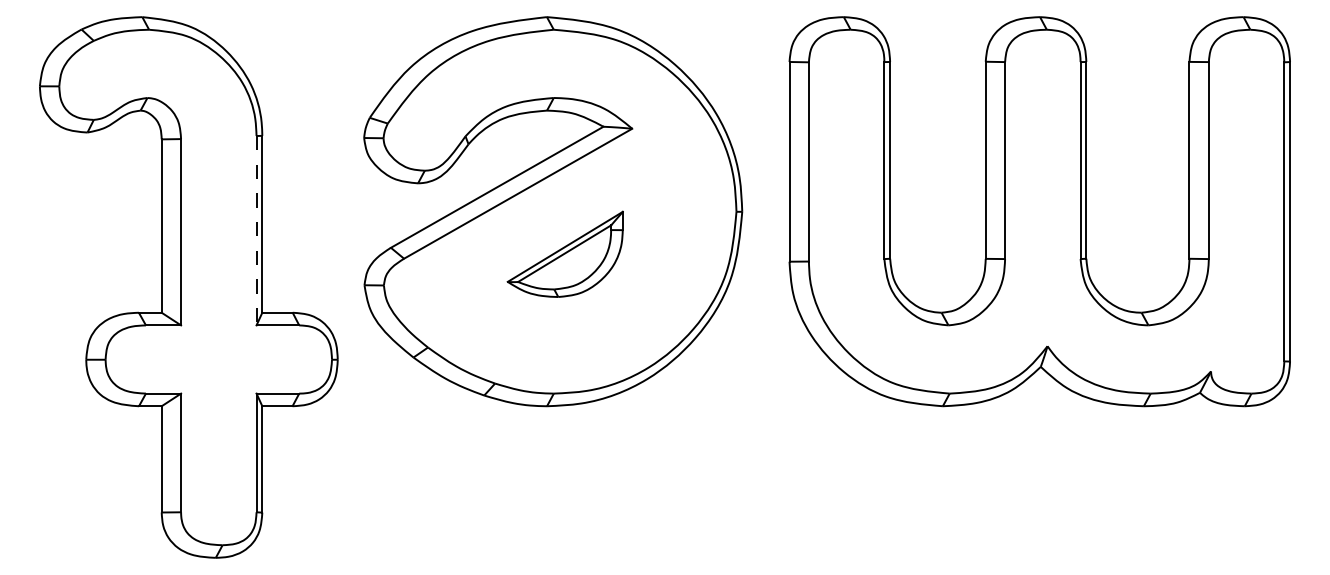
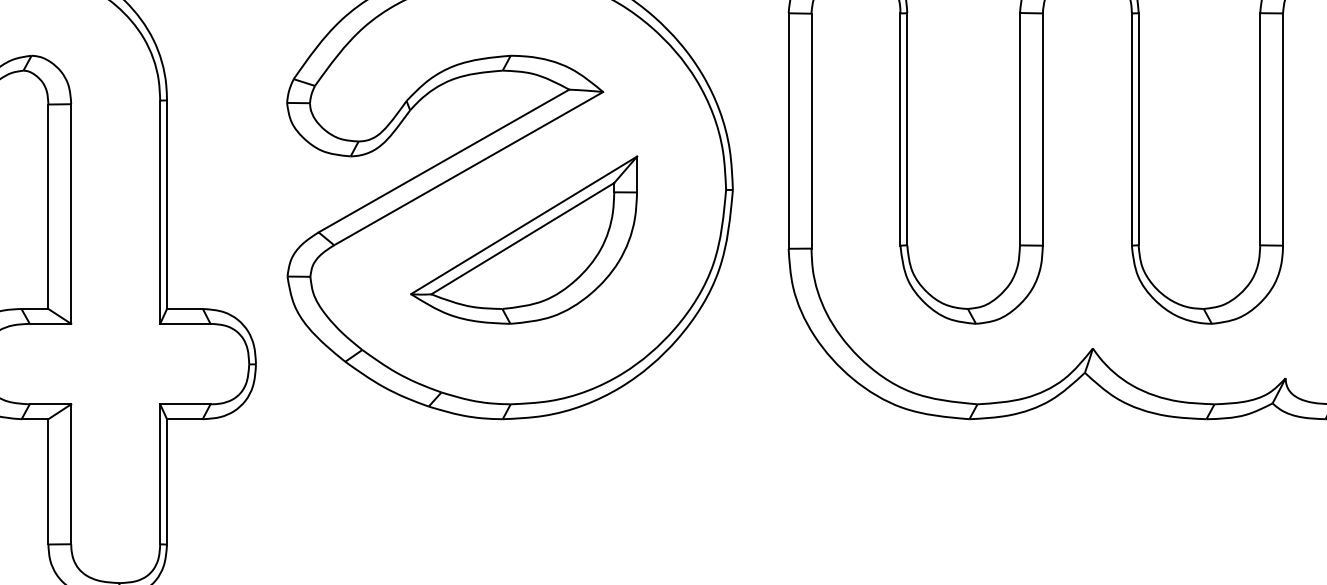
line: (256, 230) -> (160, 211), dashed -> solid
part: (565, 254) -> (524, 240), size x1.67

